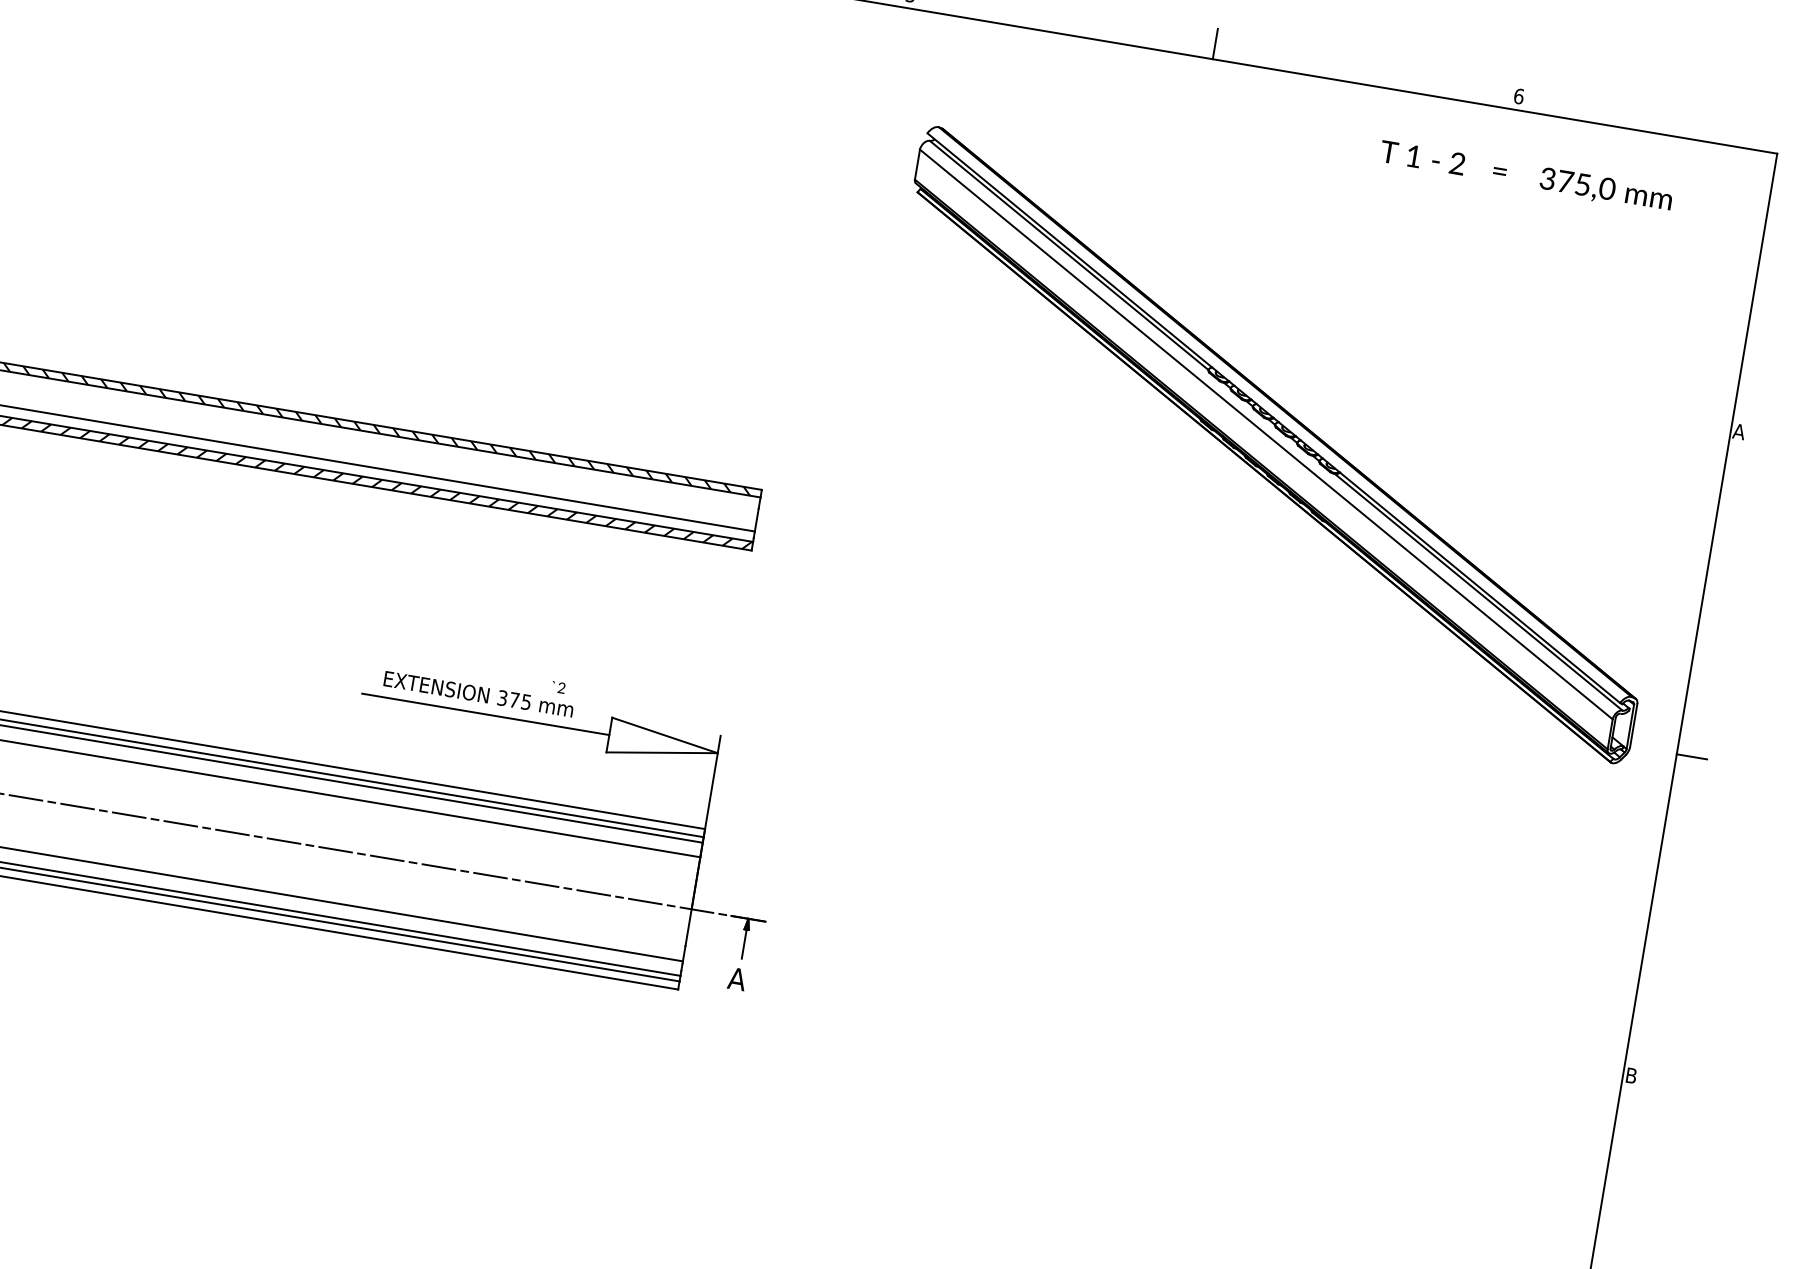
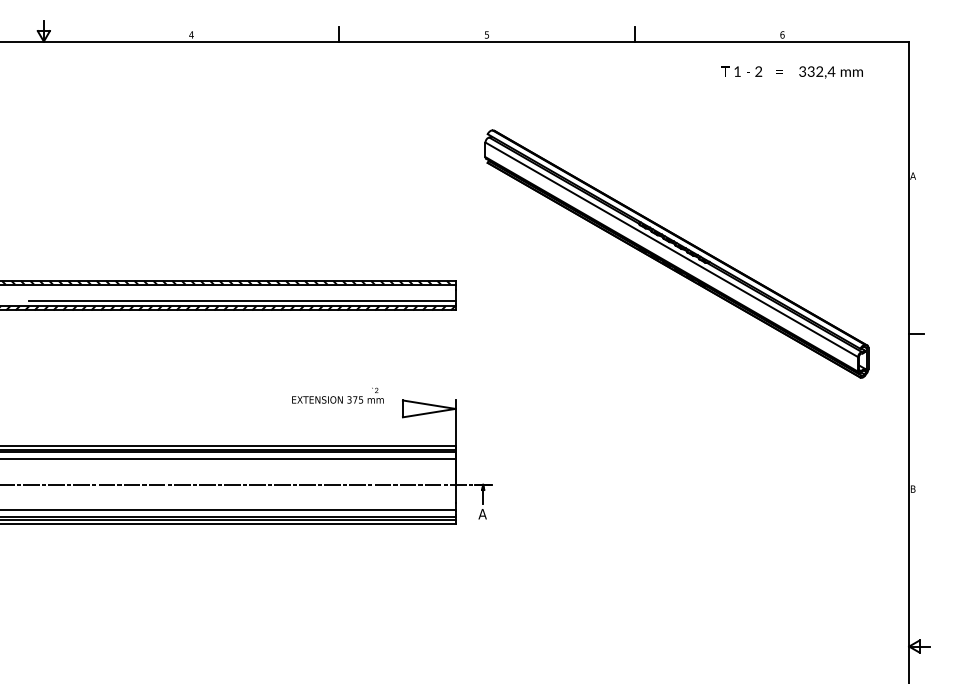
text: (1586, 185) -> (821, 71), 375,0 -> 332,4
part: (1274, 443) -> (676, 253), moved
line: (485, 713) -> (342, 408), removed

